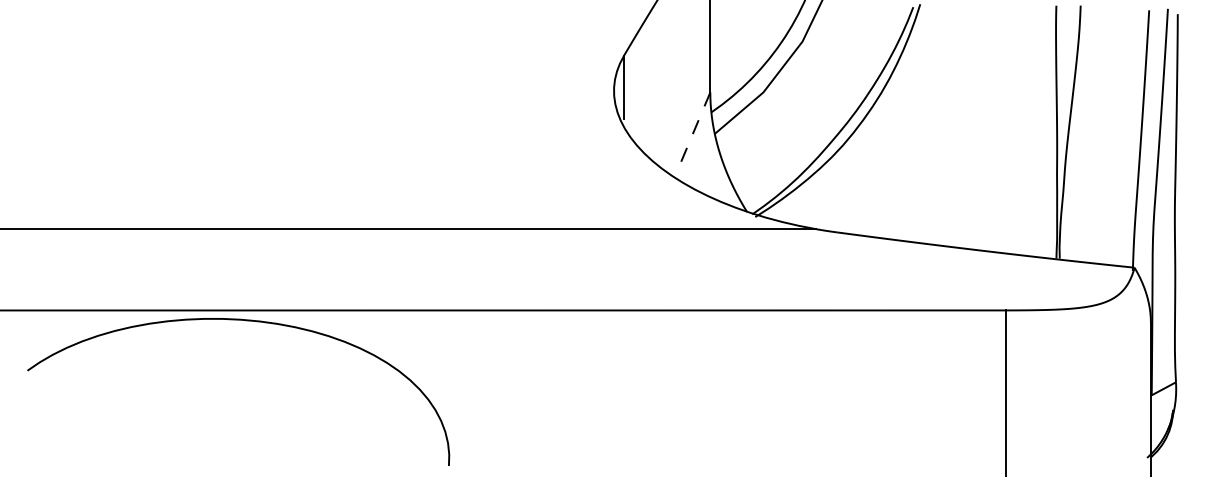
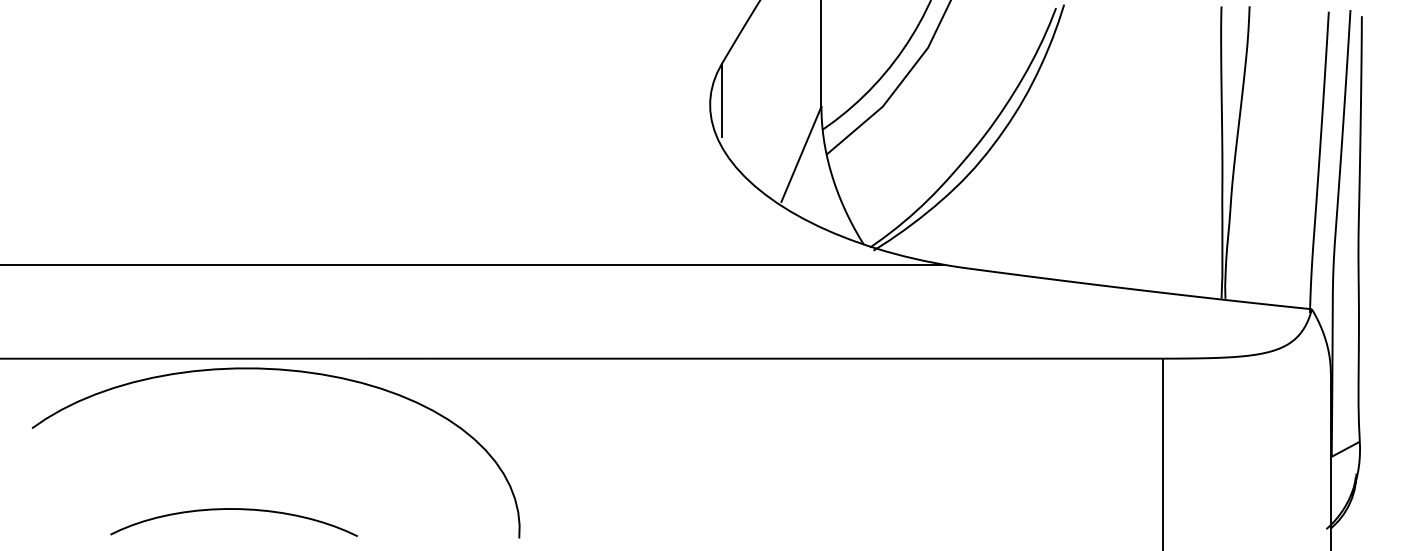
line: (693, 133) -> (801, 154), dashed -> solid
curve: (201, 440) -> (233, 509), added

